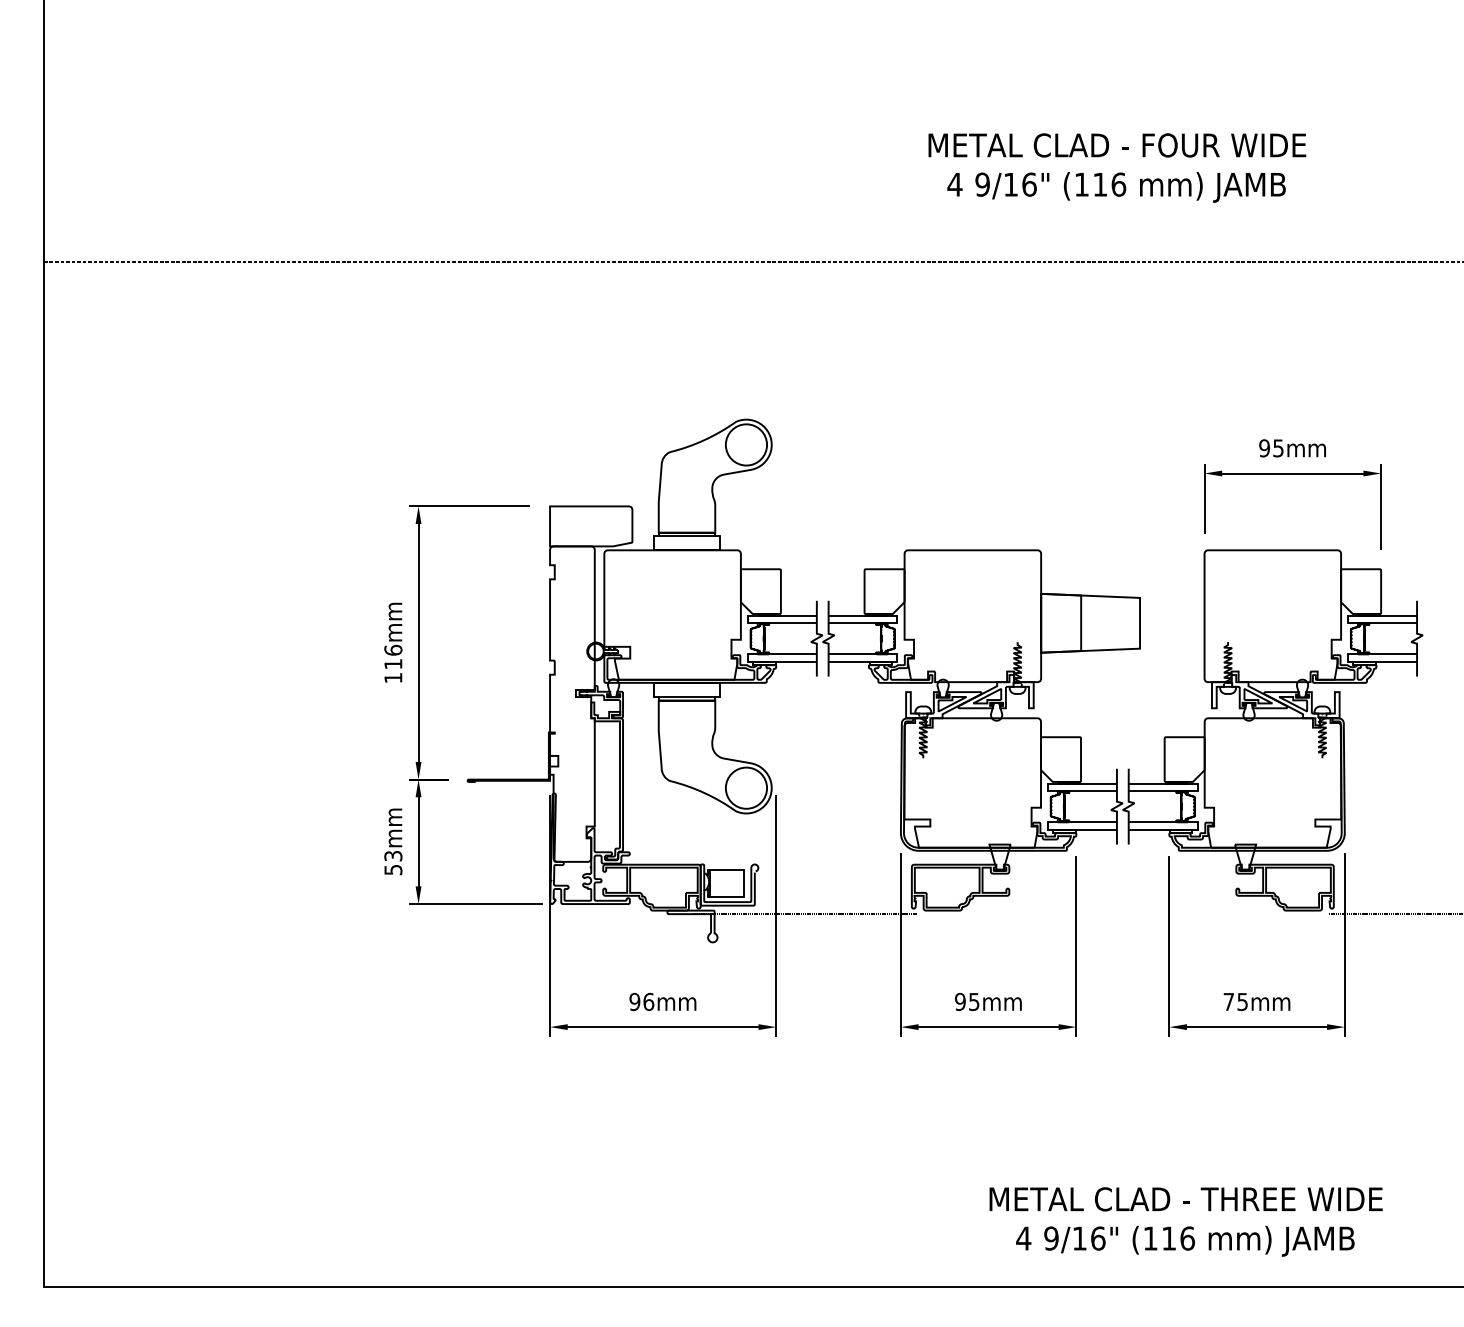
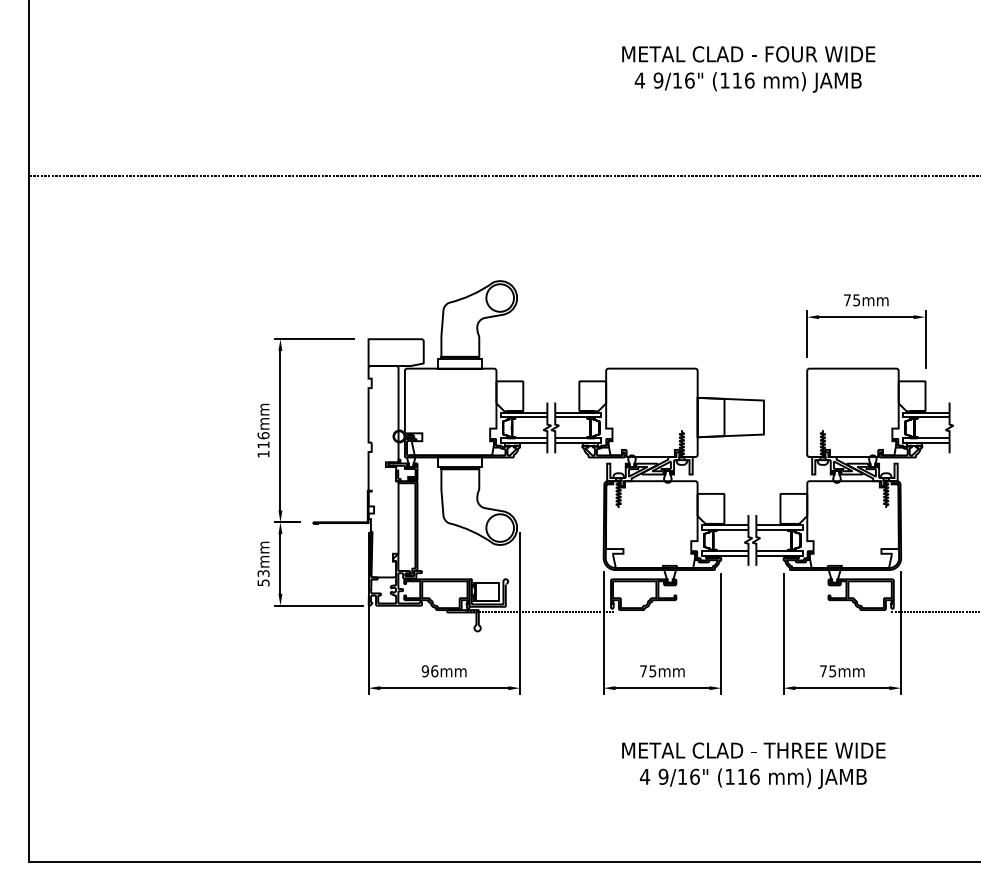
text: (1116, 168) -> (748, 69), moved
text: (1263, 448) -> (846, 300), 95mm -> 75mm
text: (960, 1002) -> (643, 671), 95mm -> 75mm
text: (1185, 1221) -> (753, 765), moved

